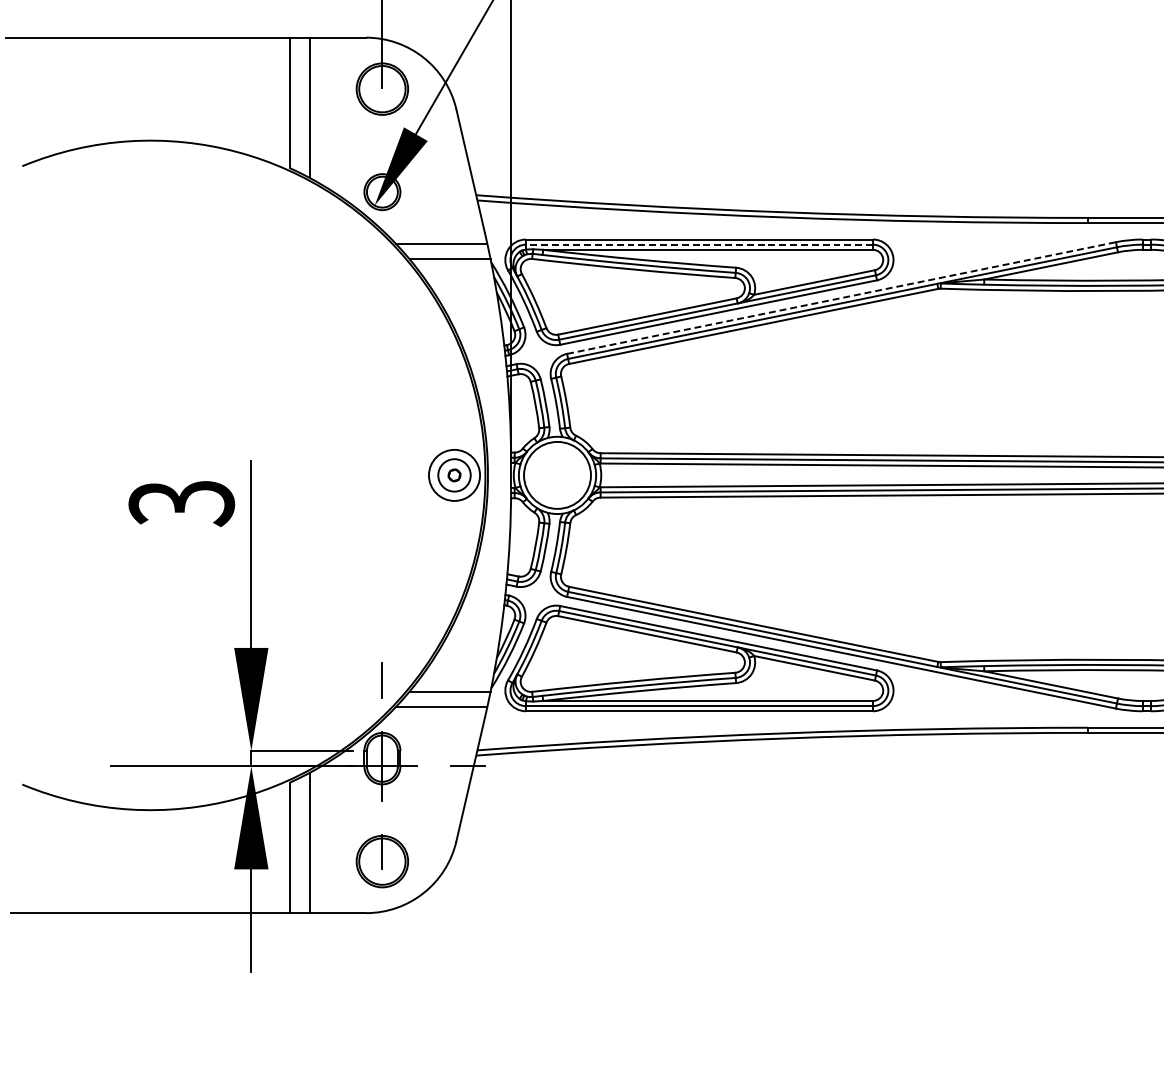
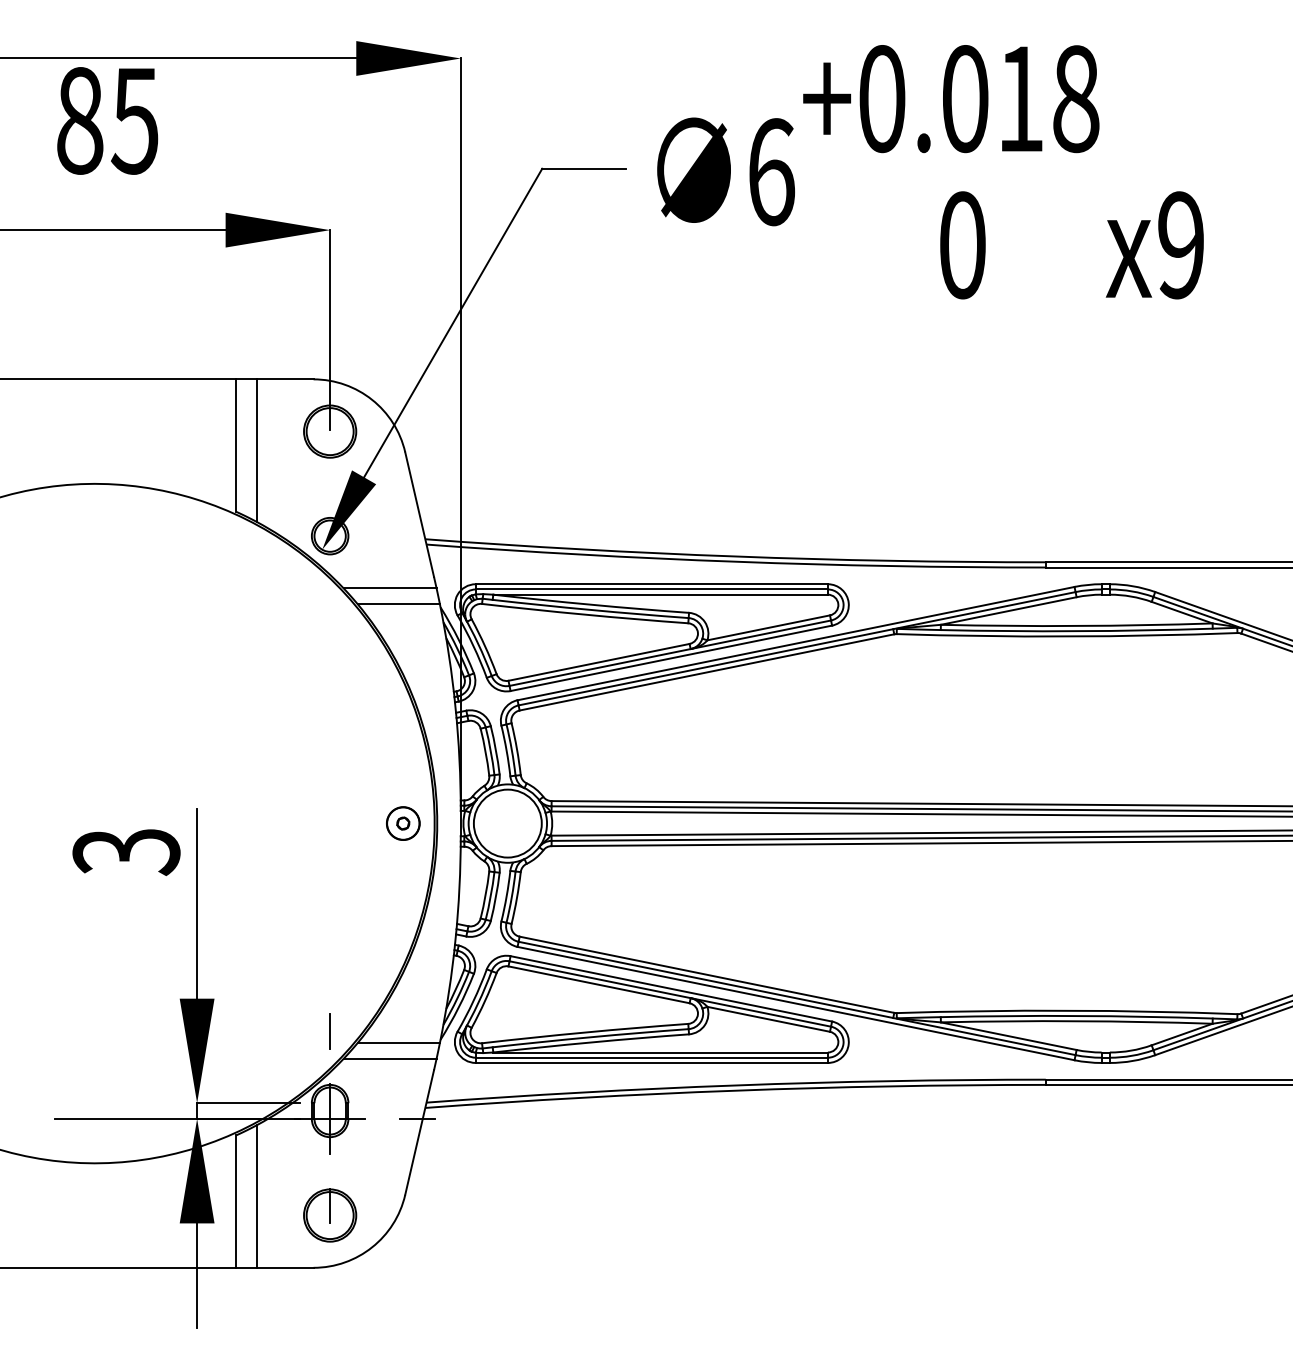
line: (699, 244) -> (651, 589), dashed -> solid
line: (841, 297) -> (796, 643), dashed -> solid
circle: (454, 475) -> (403, 823), size x0.62

